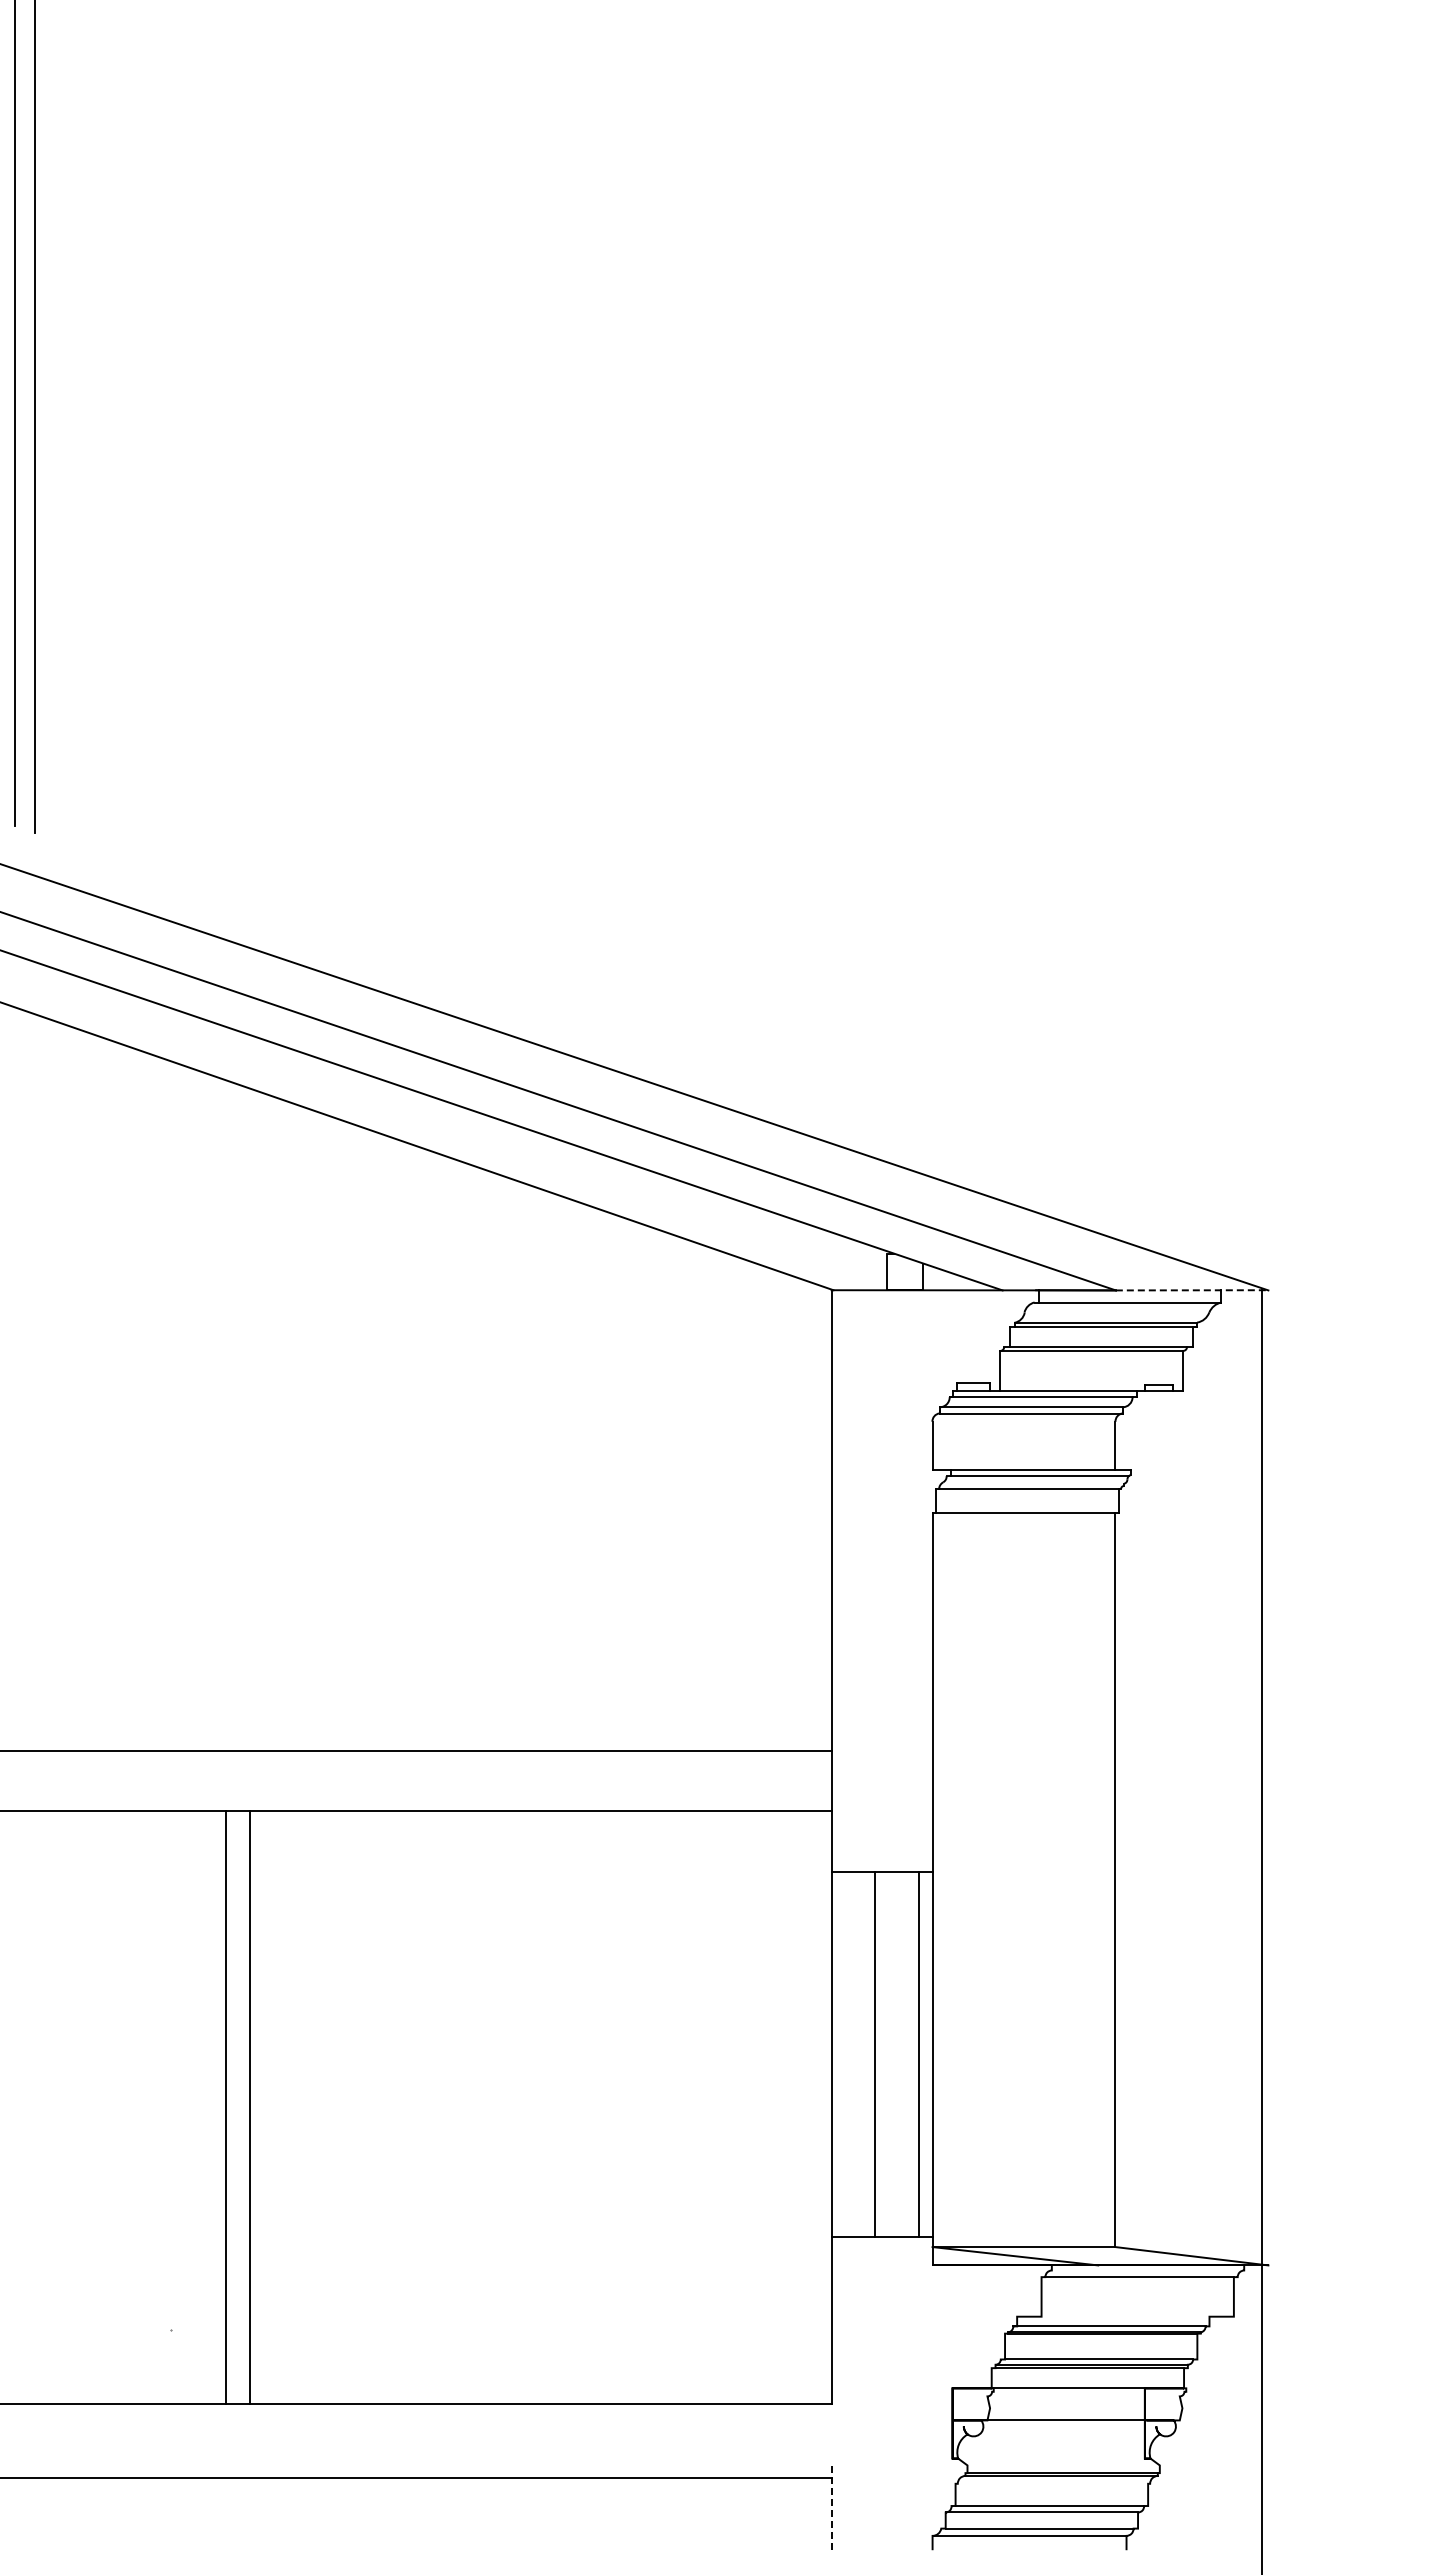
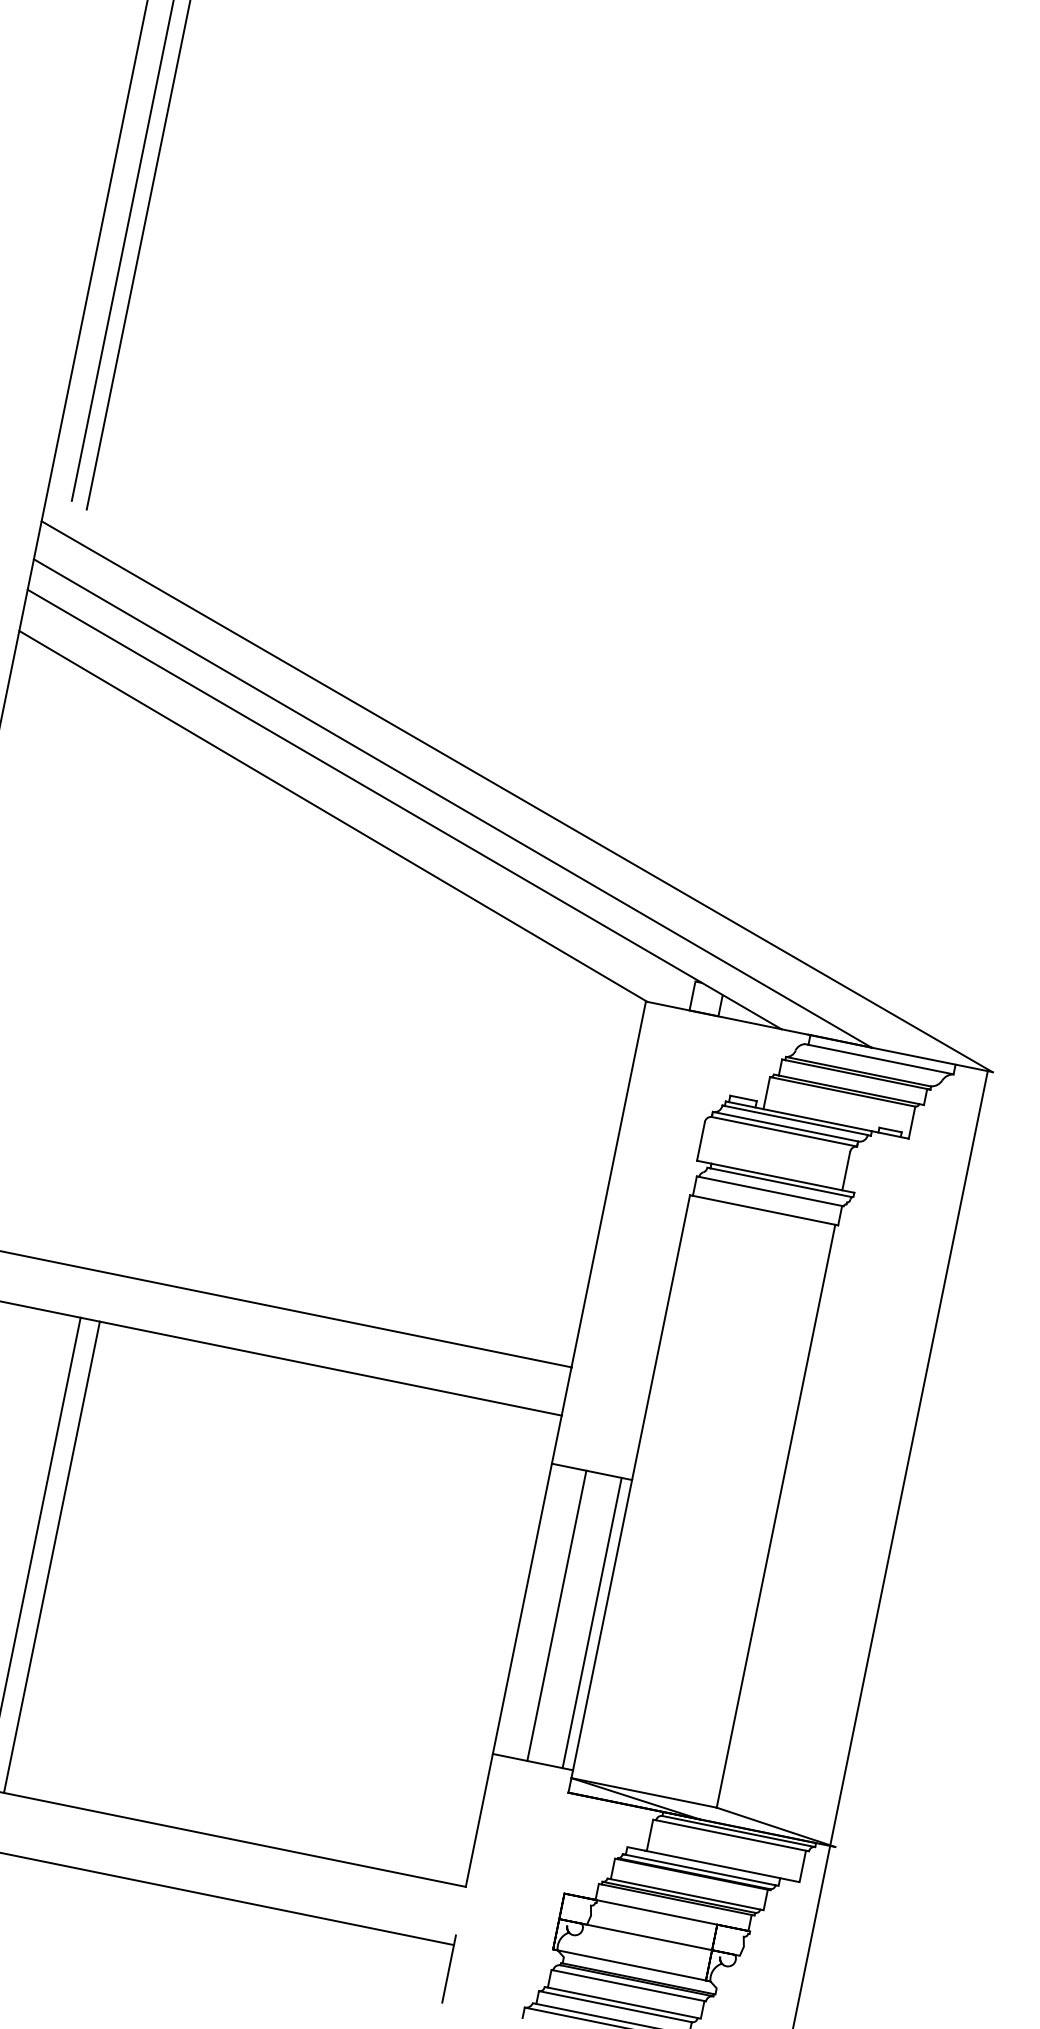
line: (1192, 1290) -> (932, 1060), dashed -> solid
line: (1147, 2270) -> (738, 1831), added
line: (1124, 2316) -> (712, 1864), added
line: (1051, 2458) -> (631, 1965), added
line: (1052, 2483) -> (628, 1985), added
line: (831, 2507) -> (449, 1968), dashed -> solid

